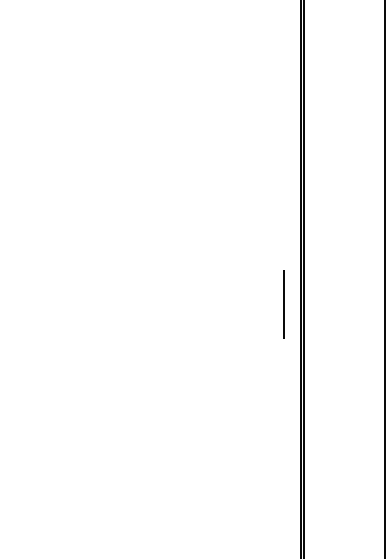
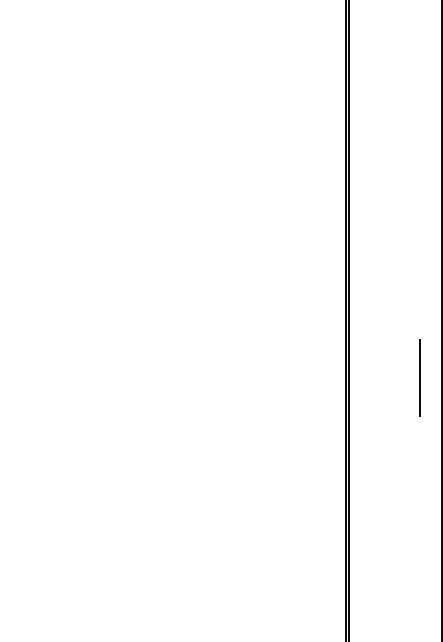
line: (283, 304) -> (419, 378), moved

